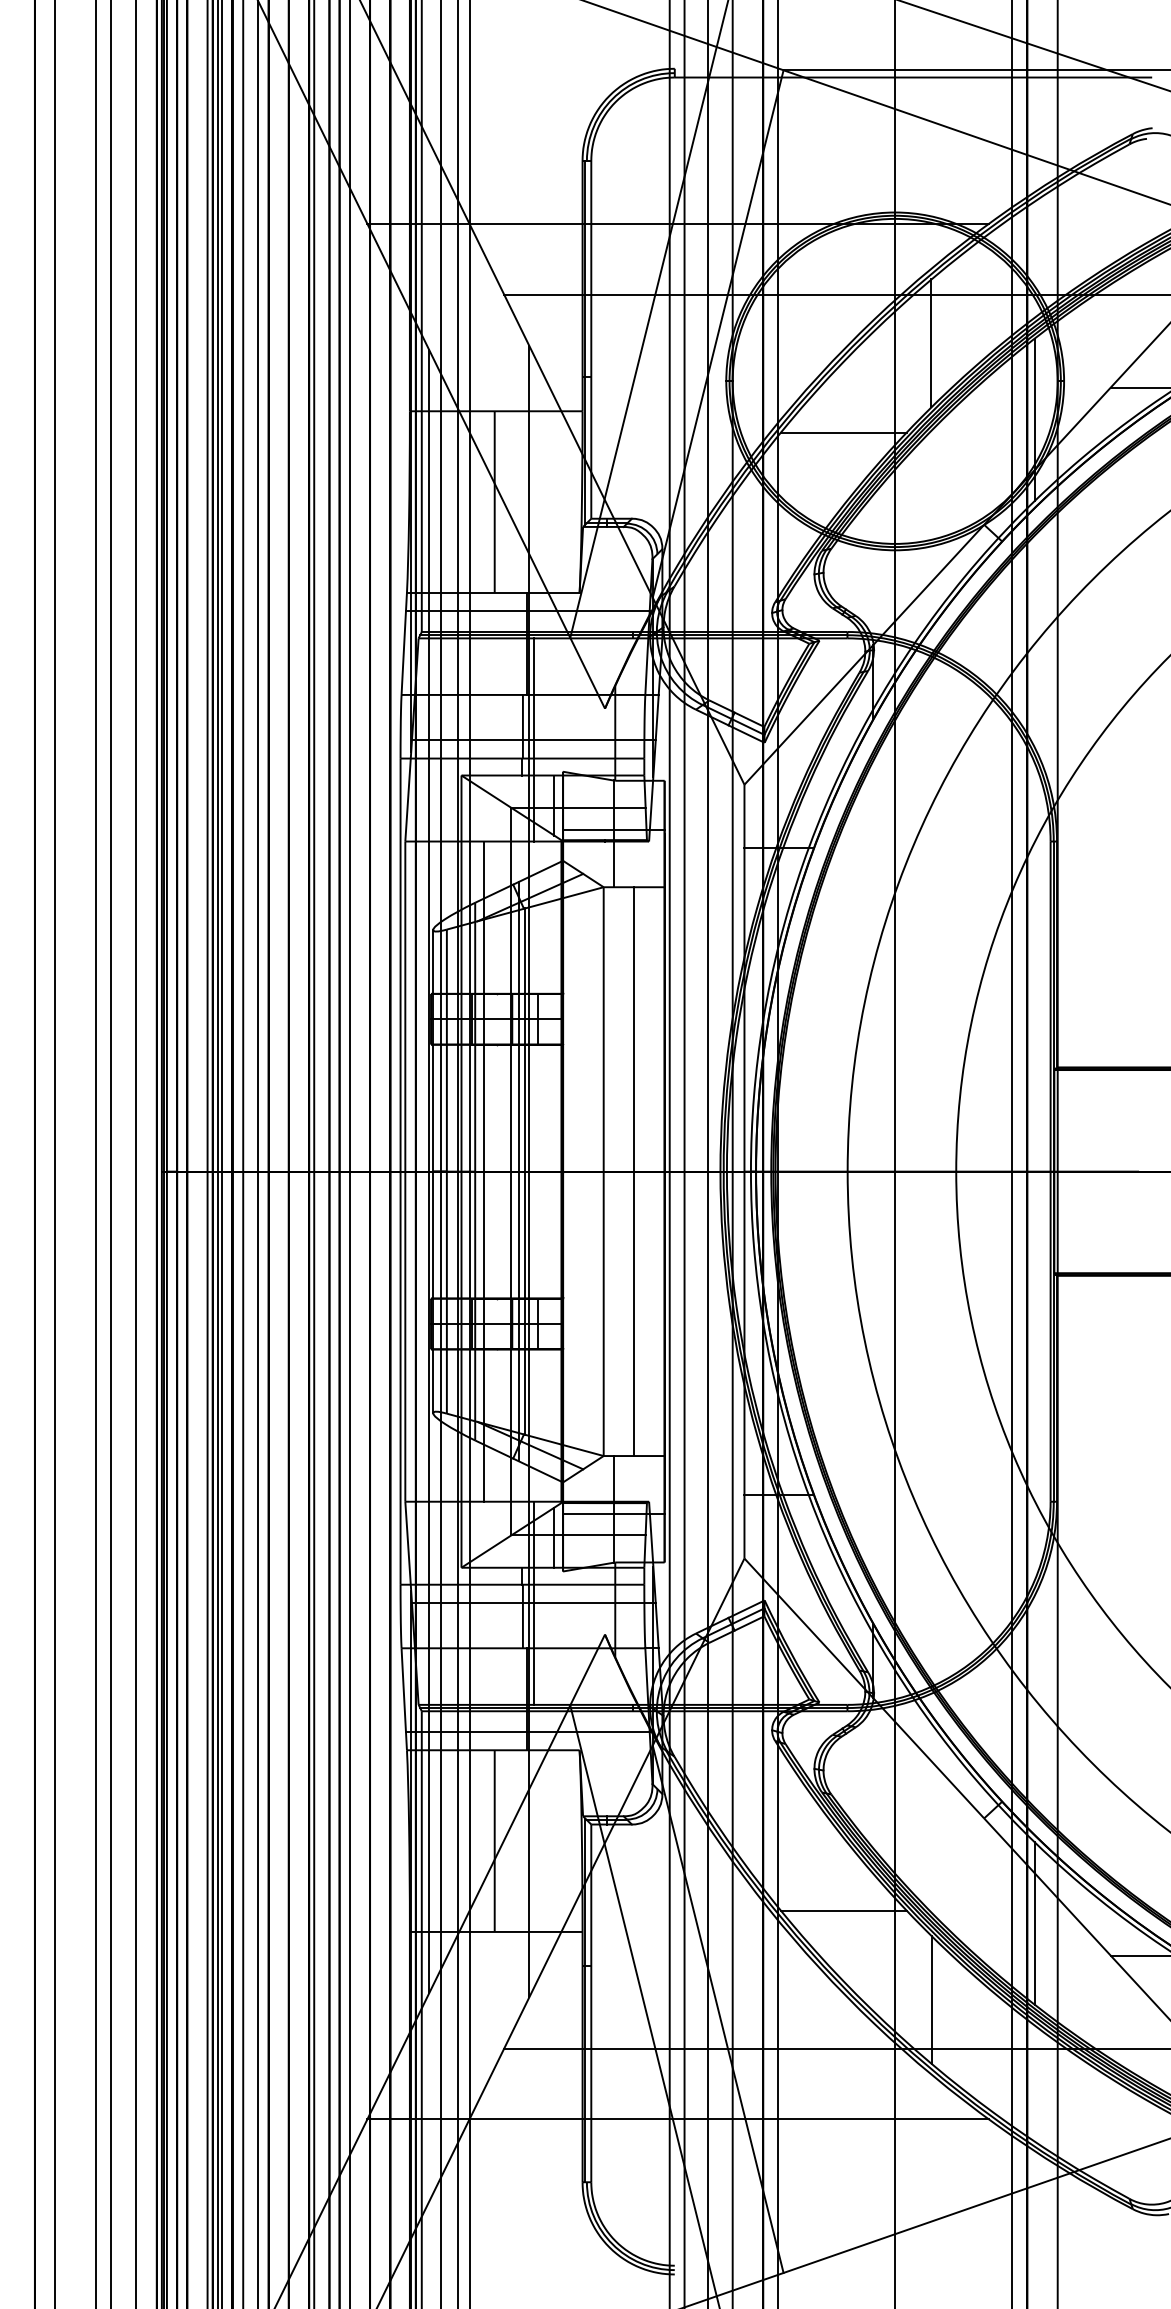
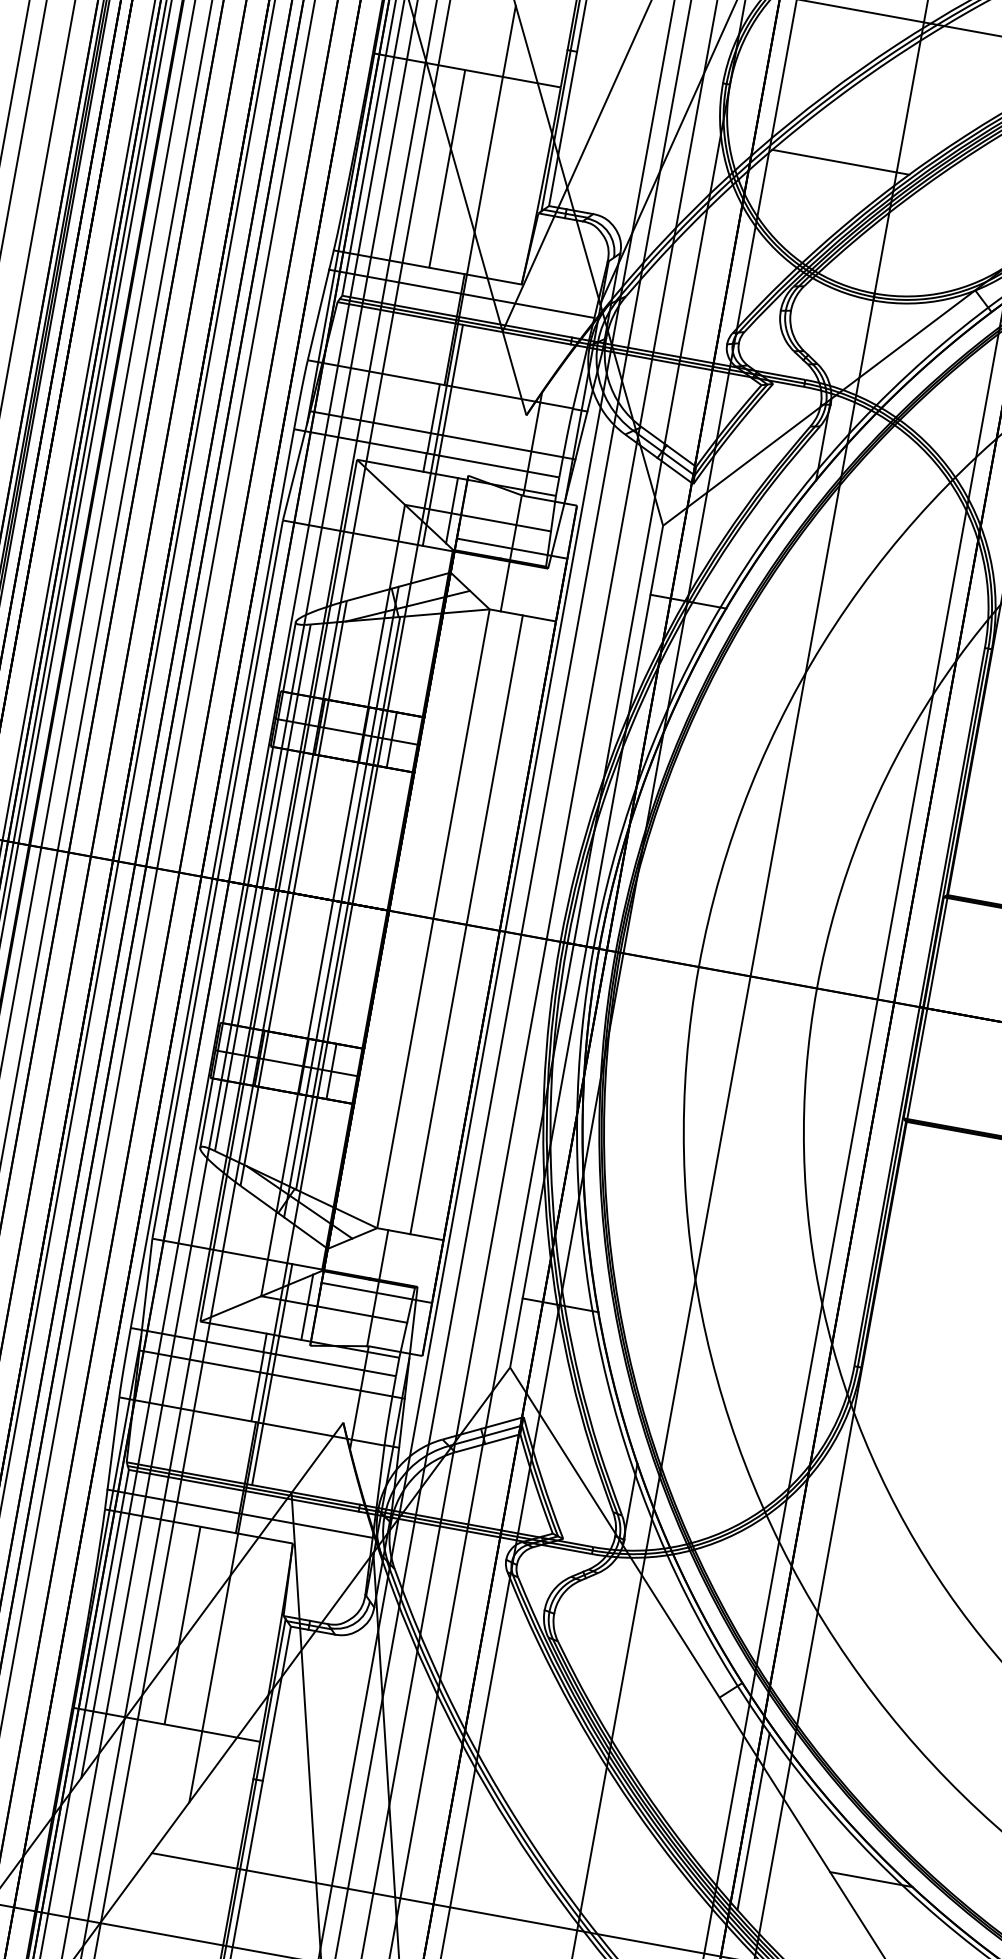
line: (931, 343) -> (953, 82), removed
line: (484, 1171) -> (303, 895), removed
line: (843, 1910) -> (548, 1770), removed
line: (931, 1999) -> (626, 1884), removed

